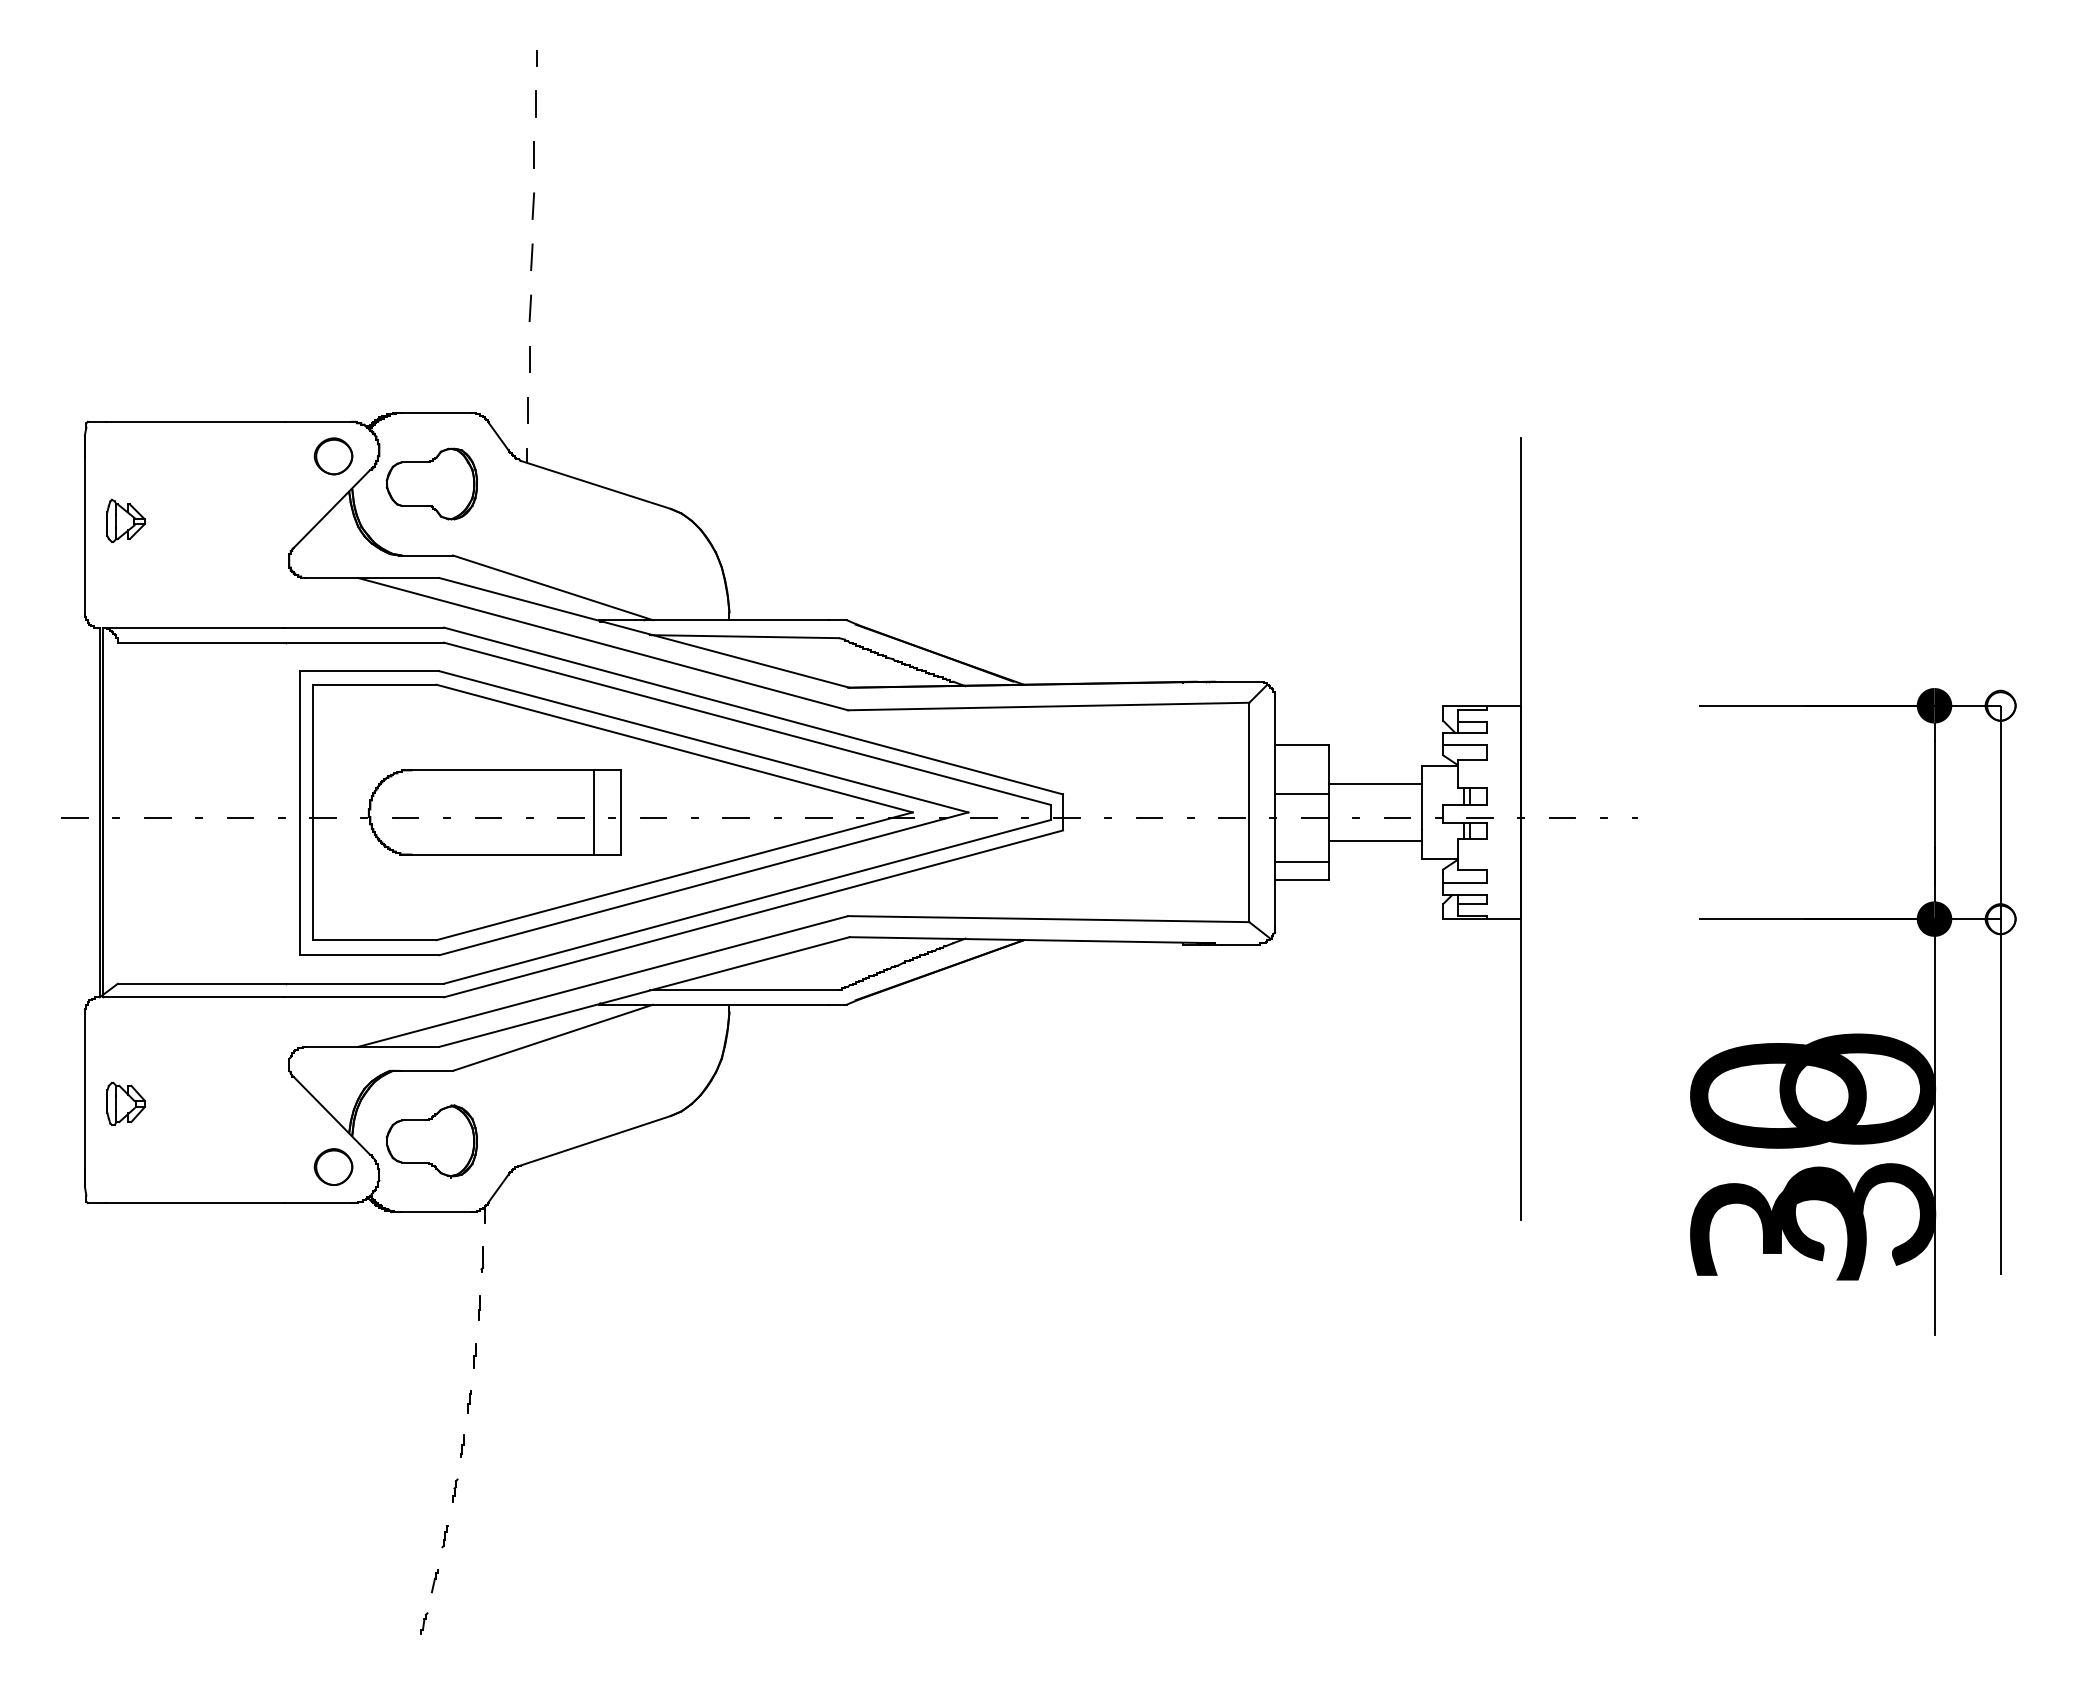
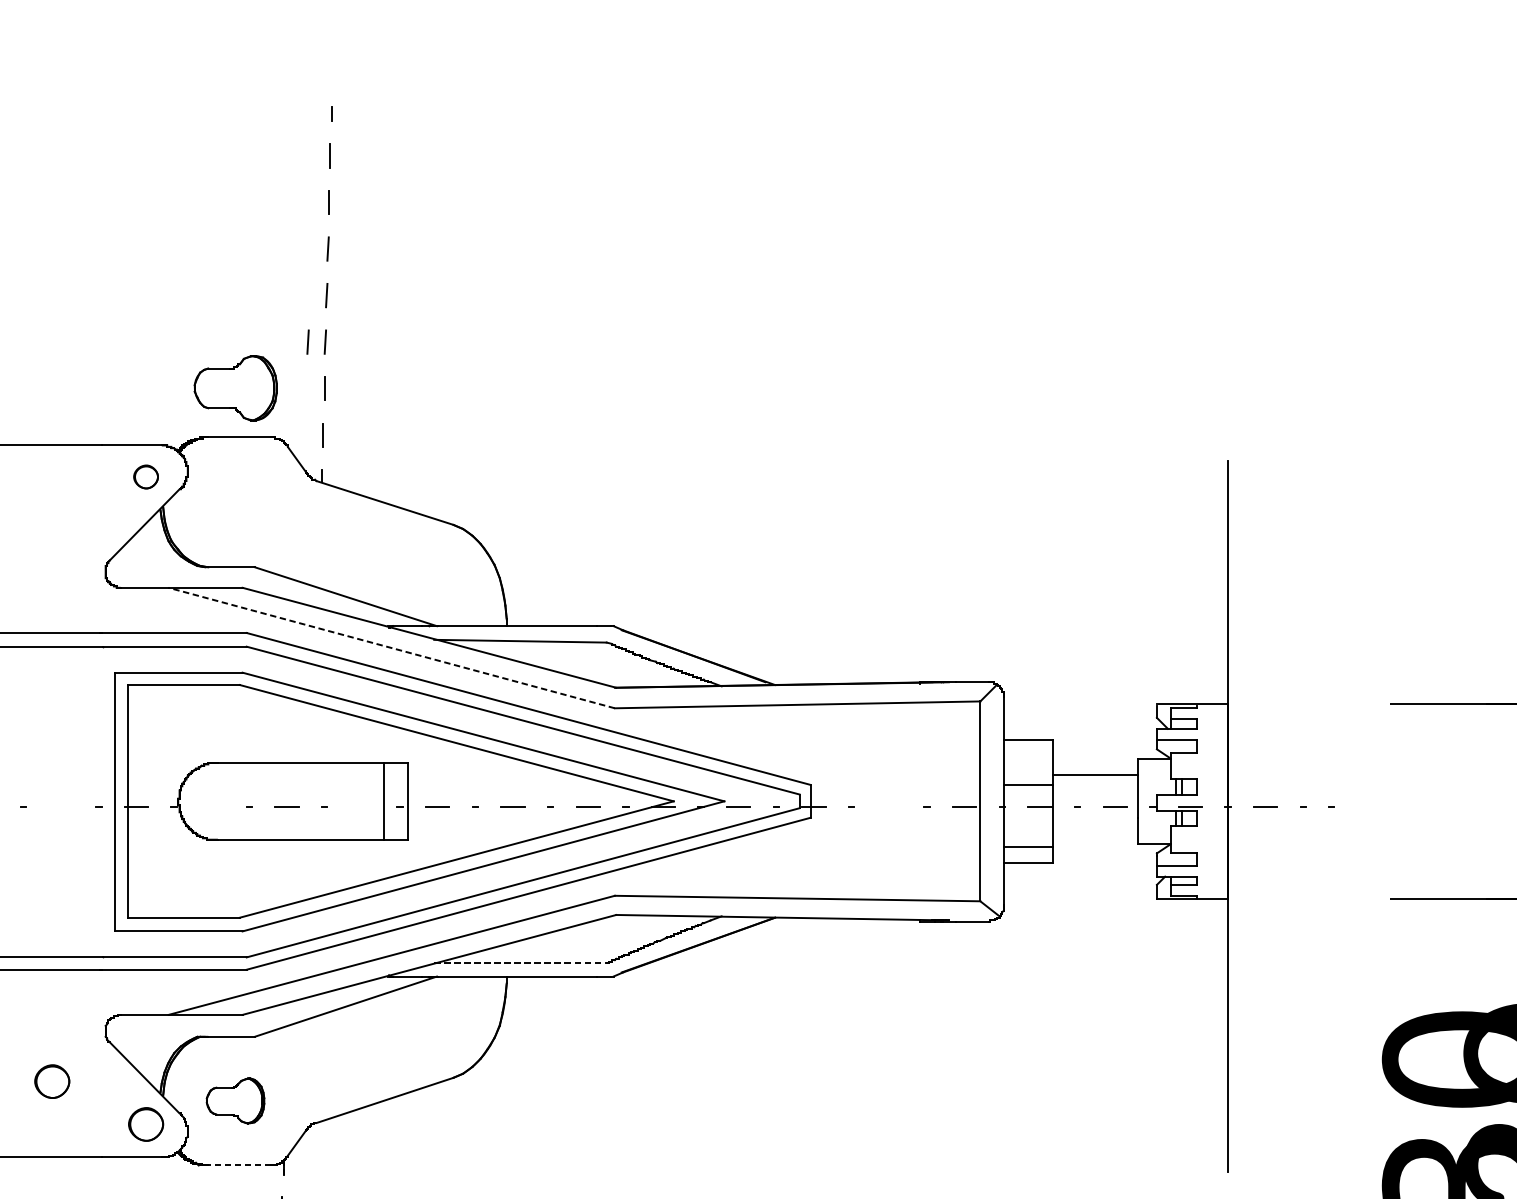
line: (510, 307) -> (307, 341), added
part: (333, 456) -> (146, 477), size x0.7
part: (431, 483) -> (235, 387), moved
line: (603, 644) -> (391, 648), solid -> dashed
line: (240, 818) -> (61, 806), removed
line: (405, 818) -> (211, 806), removed
line: (570, 818) -> (361, 806), removed
line: (1149, 818) -> (889, 806), removed
line: (1375, 841) -> (1095, 827), removed
line: (744, 989) -> (520, 962), solid -> dashed
part: (230, 1119) -> (52, 1081), added
part: (431, 1141) -> (235, 1101), size x0.7
line: (436, 1212) -> (239, 1165), solid -> dashed

